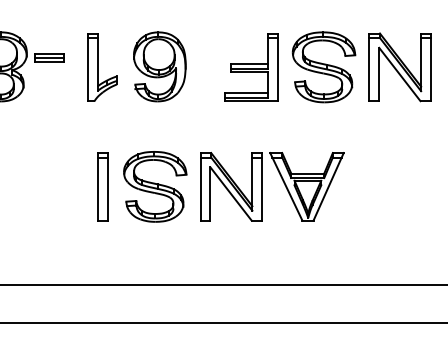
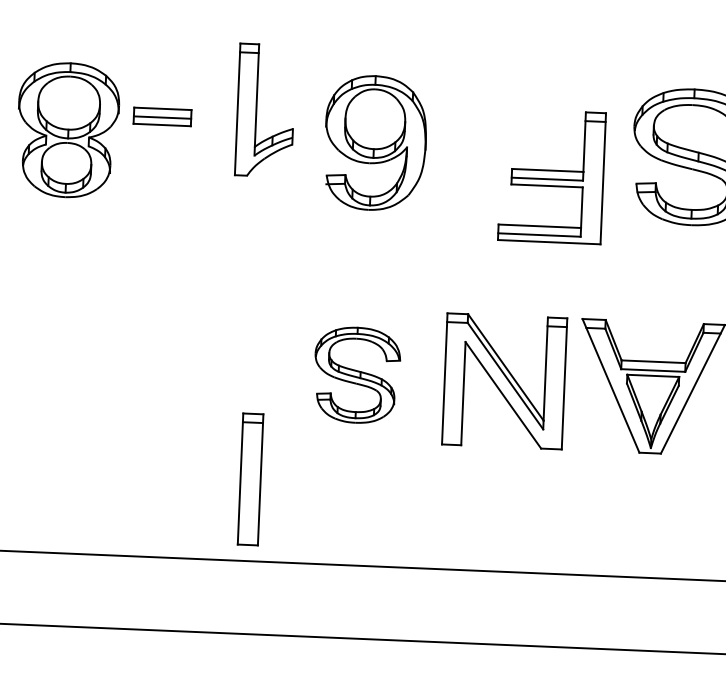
part: (102, 67) -> (265, 110), moved
part: (251, 67) -> (552, 176), moved
part: (102, 186) -> (250, 478), moved
part: (155, 186) -> (357, 374), size x0.7

